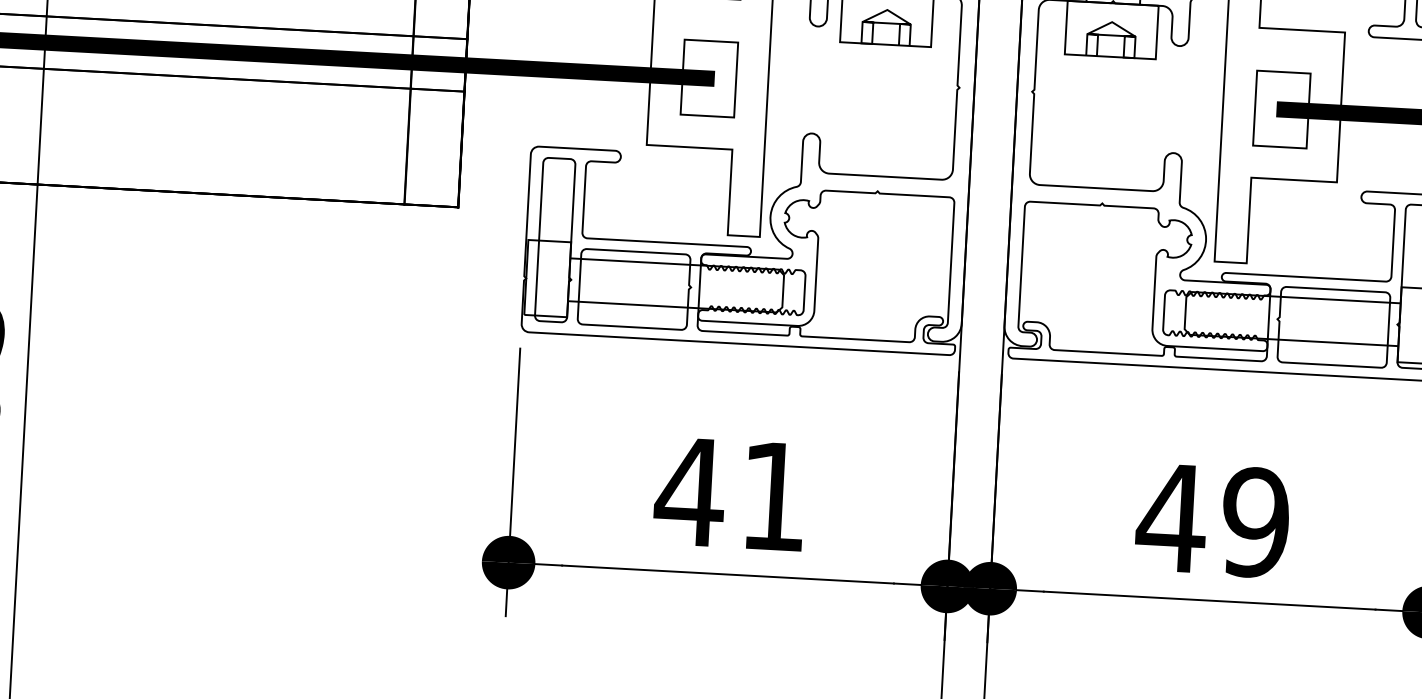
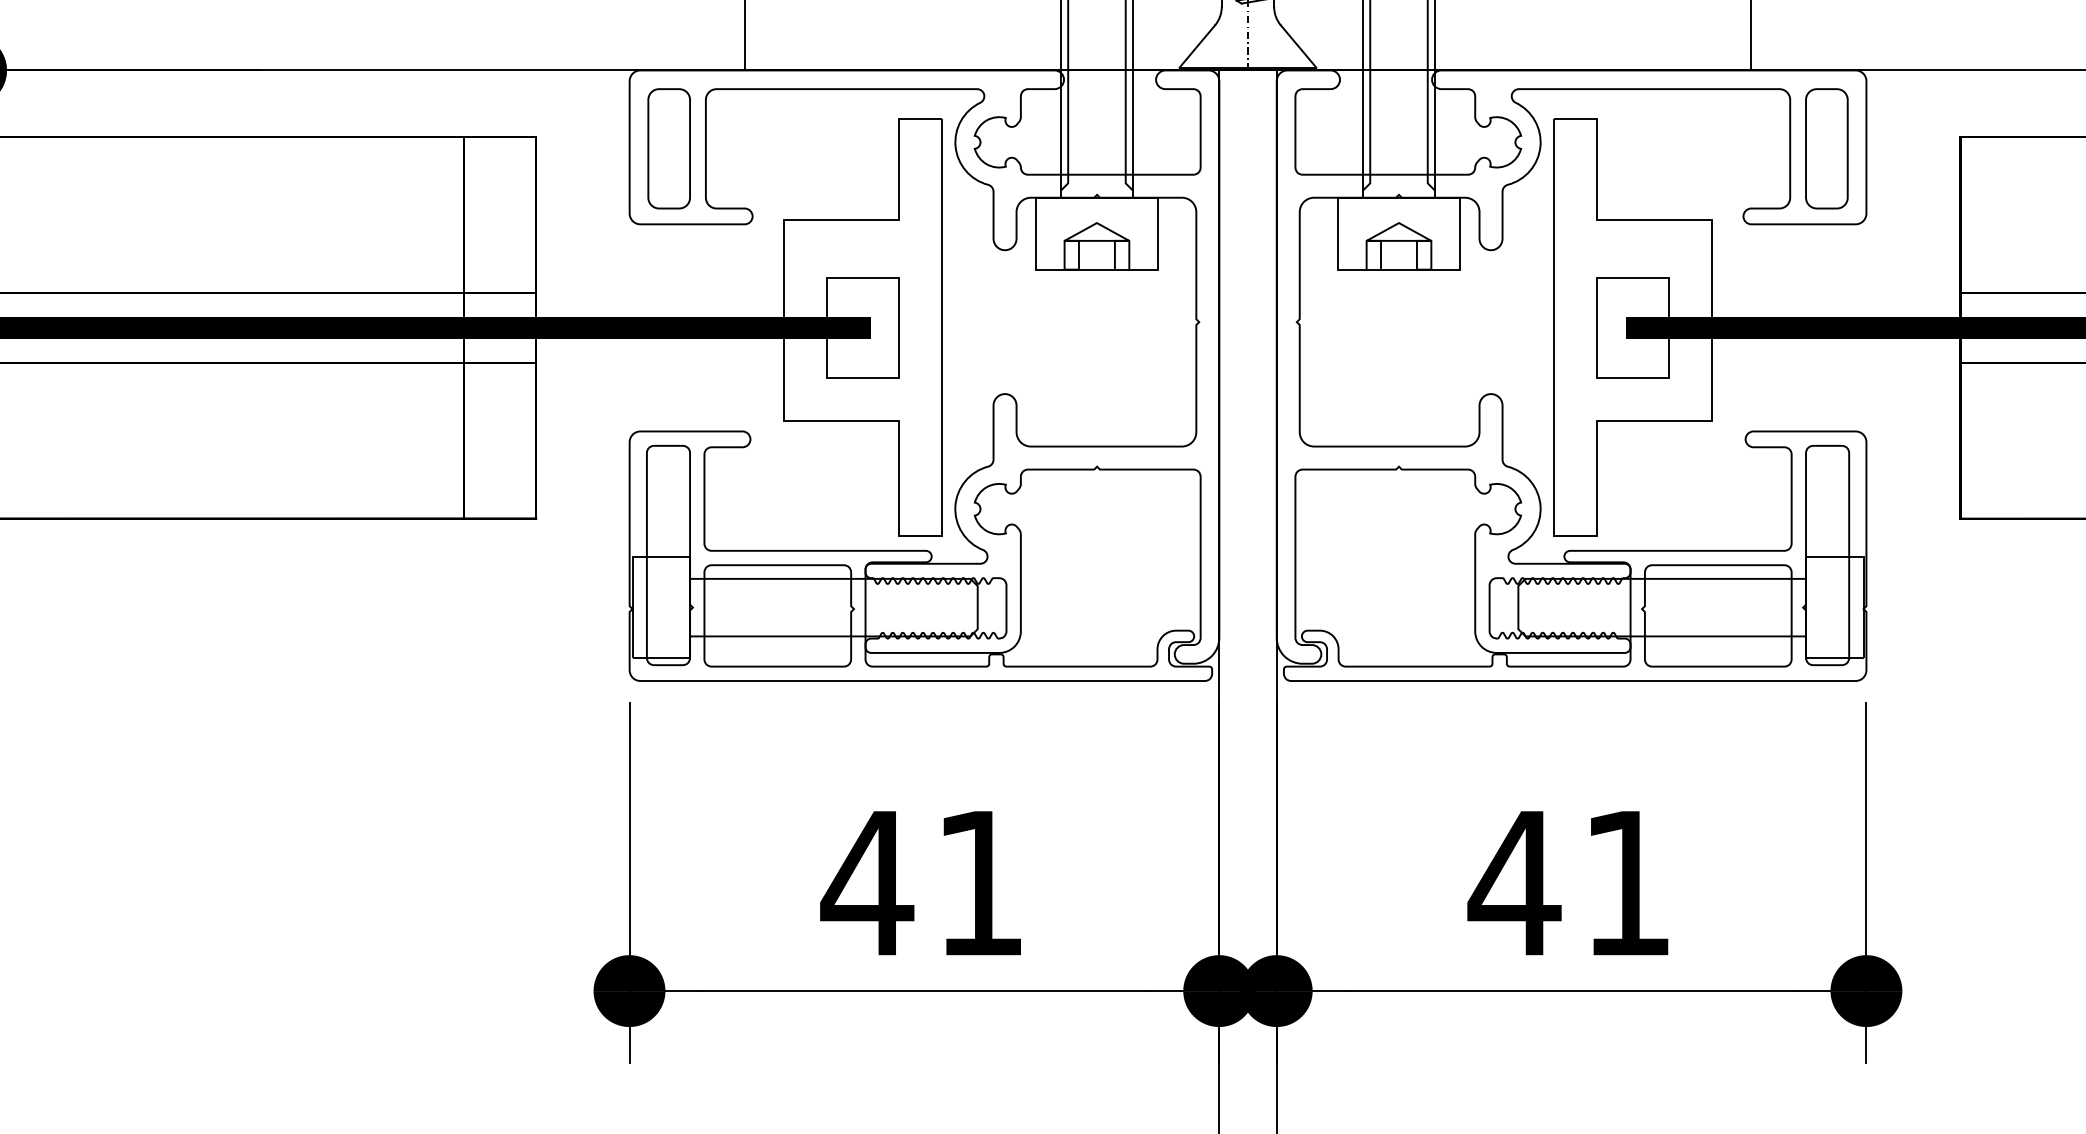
text: (1254, 522) -> (1626, 882), 49 -> 41

